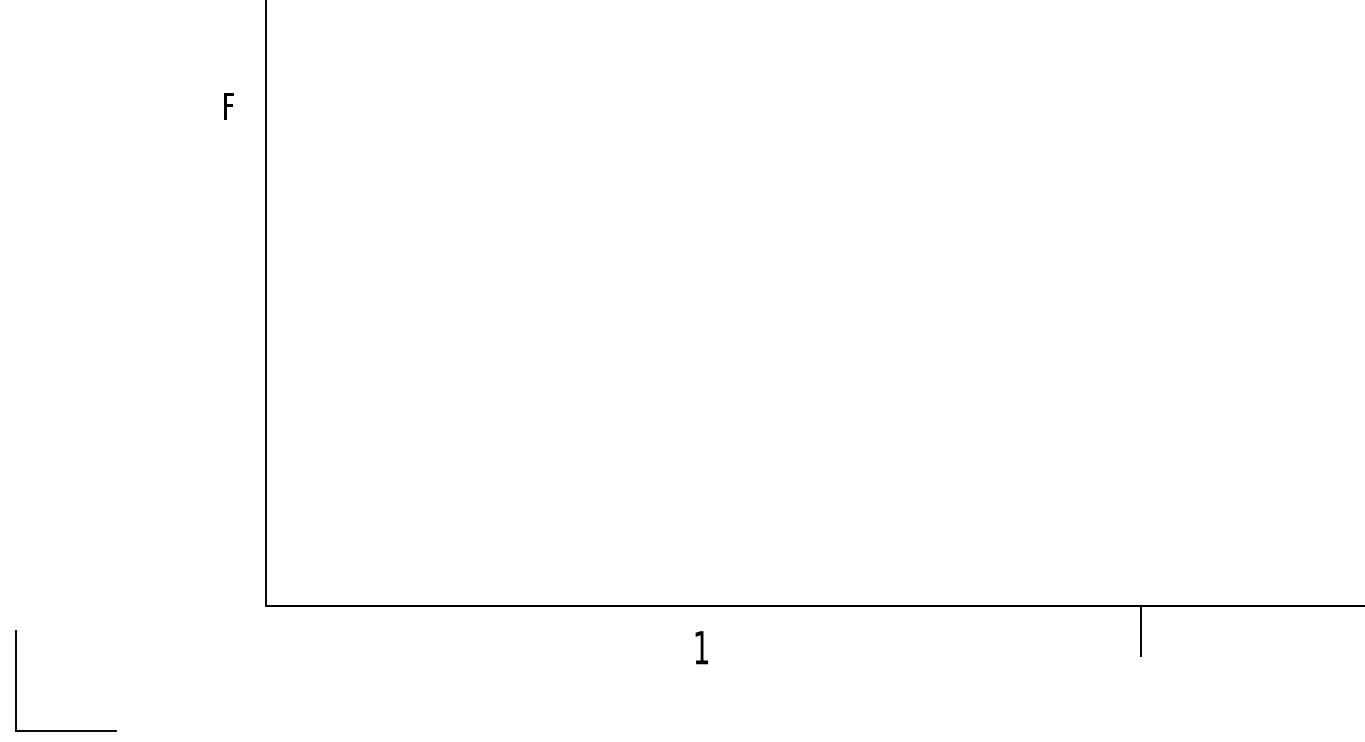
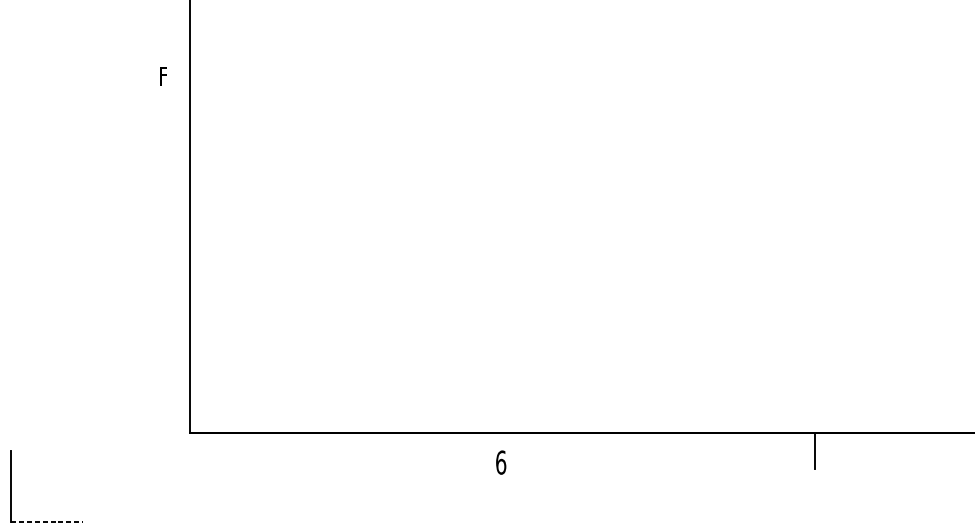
text: (701, 647) -> (501, 462), 1 -> 6
line: (66, 730) -> (47, 521), solid -> dashed

